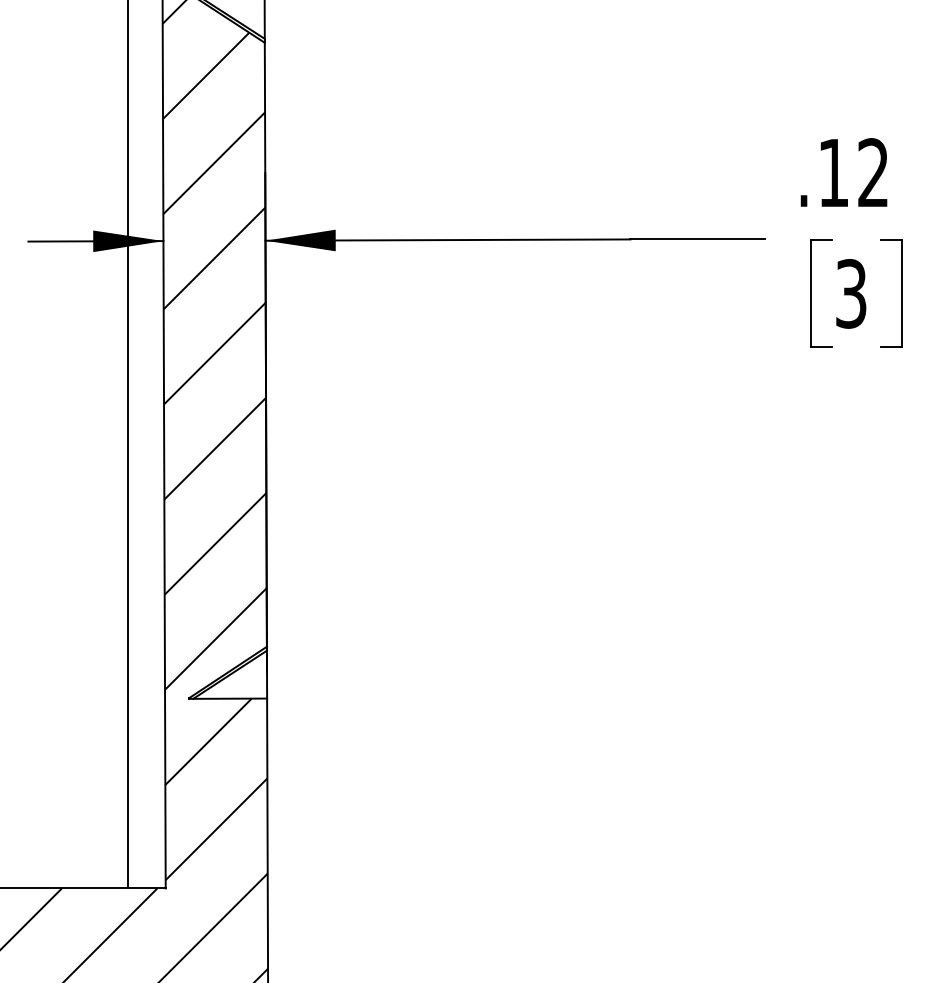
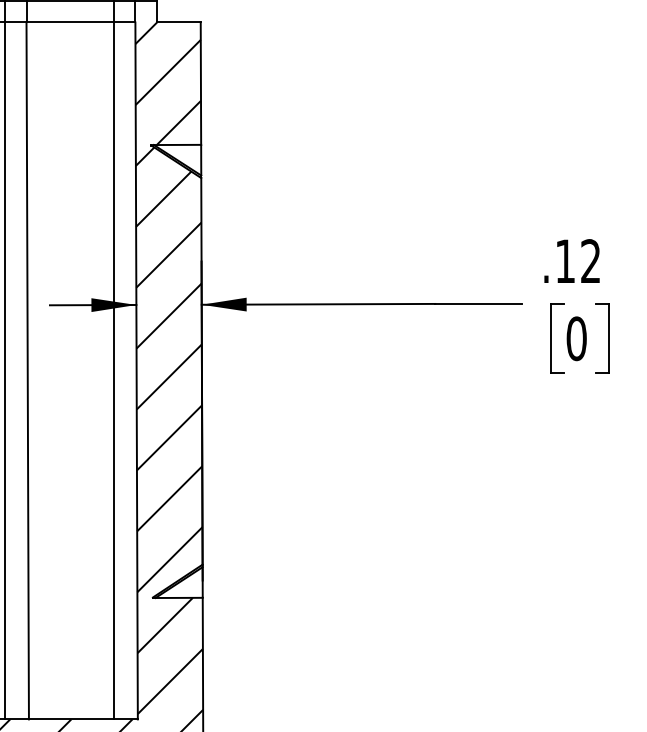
text: (850, 293) -> (576, 338), 3 -> 0

